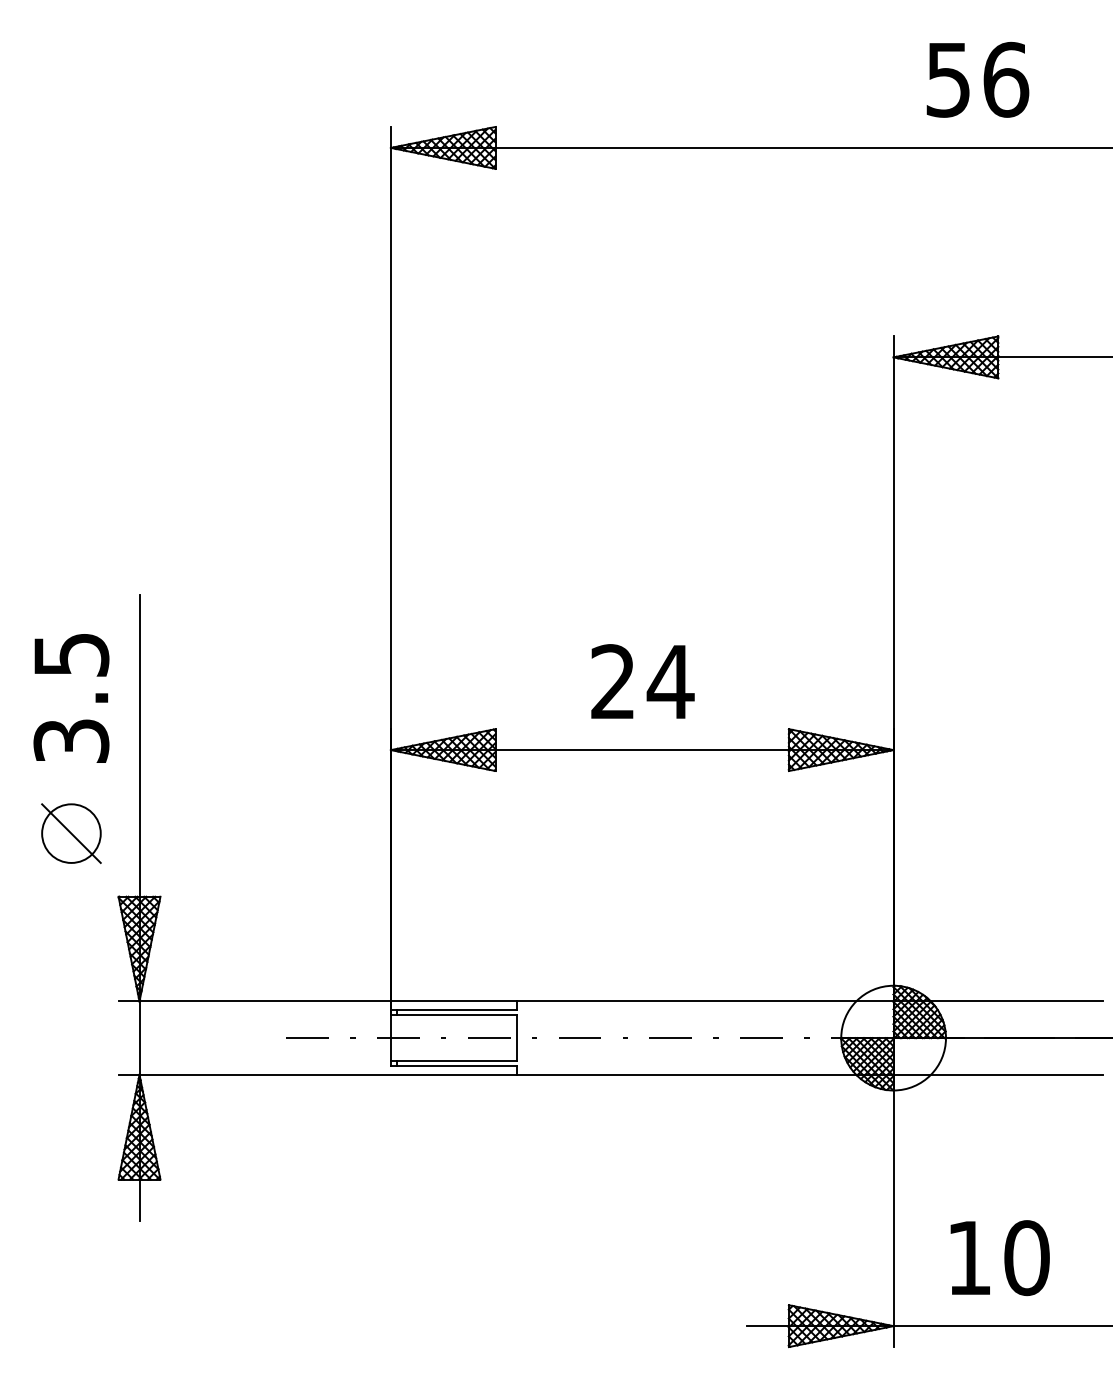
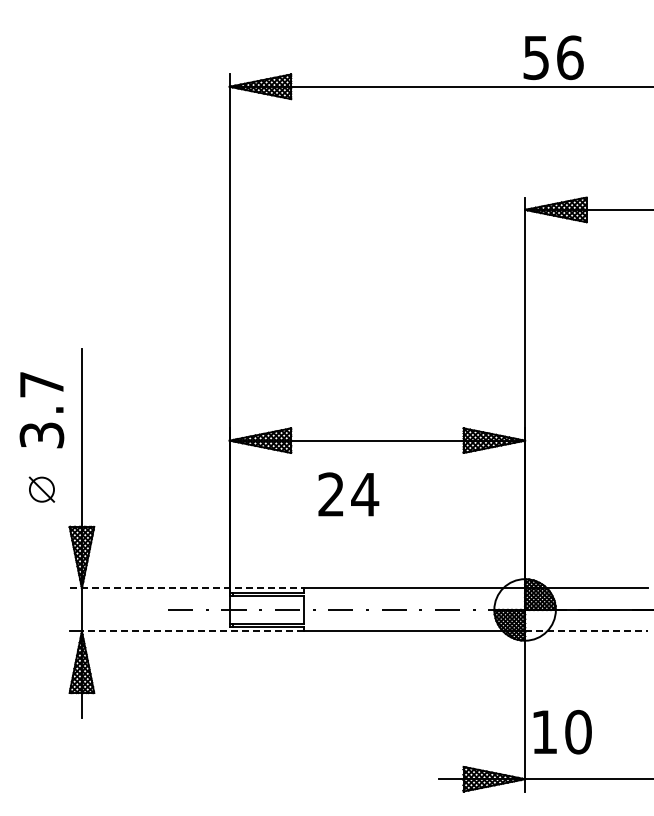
text: (977, 79) -> (553, 57), moved
text: (72, 654) -> (42, 384), 3.5 -> 3.7
text: (642, 681) -> (348, 494), moved
part: (70, 833) -> (41, 489), size x0.7
line: (317, 1001) -> (186, 588), solid -> dashed
line: (327, 1074) -> (192, 631), solid -> dashed
line: (998, 1074) -> (586, 631), solid -> dashed
text: (999, 1258) -> (562, 732), moved

